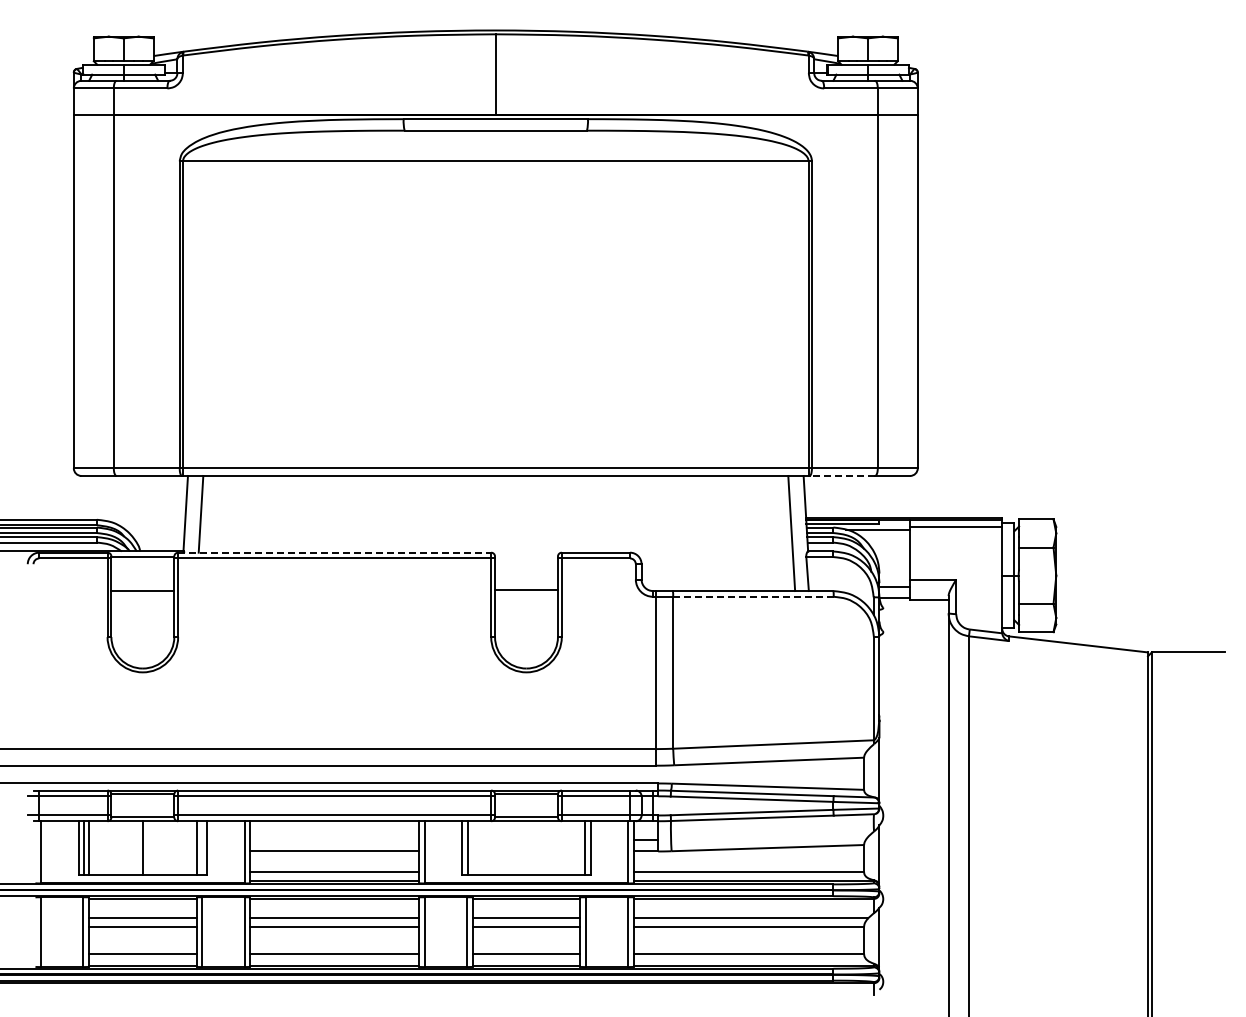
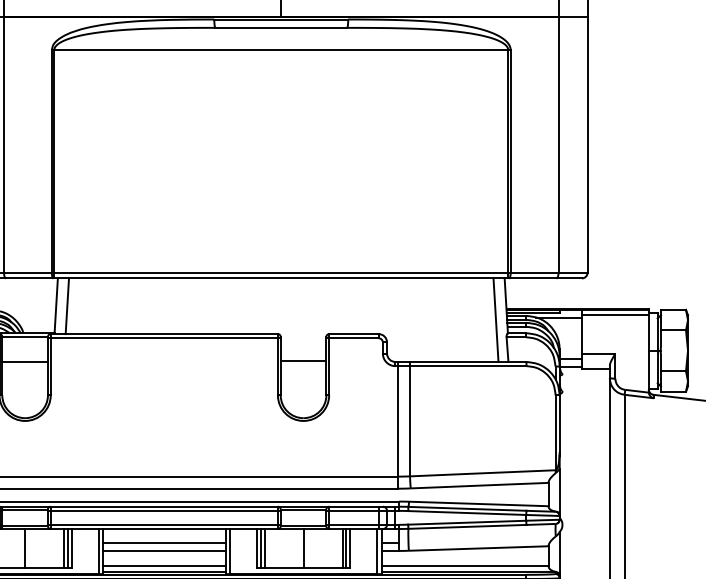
line: (842, 475) -> (532, 278), dashed -> solid
line: (334, 552) -> (164, 333), dashed -> solid
line: (752, 596) -> (467, 365), dashed -> solid
line: (334, 840) -> (164, 542), added
line: (201, 847) -> (67, 548), added
line: (472, 847) -> (264, 548), added
line: (526, 847) -> (303, 548), added
line: (580, 847) -> (342, 548), added

